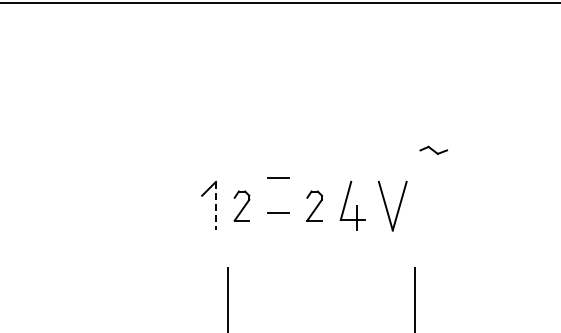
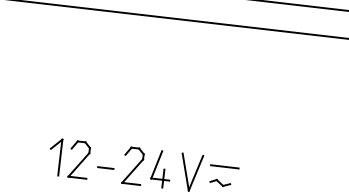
part: (433, 149) -> (220, 182), moved
line: (278, 177) -> (108, 141), removed
line: (436, 193) -> (224, 167), added
part: (241, 205) -> (79, 159), size x1.67
part: (314, 205) -> (133, 165), size x1.67
line: (216, 206) -> (60, 157), dashed -> solid

